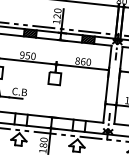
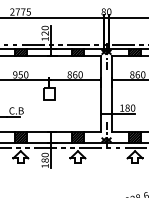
hatch: (20, 119) -> (20, 137), added
hatch: (78, 125) -> (77, 137), added

